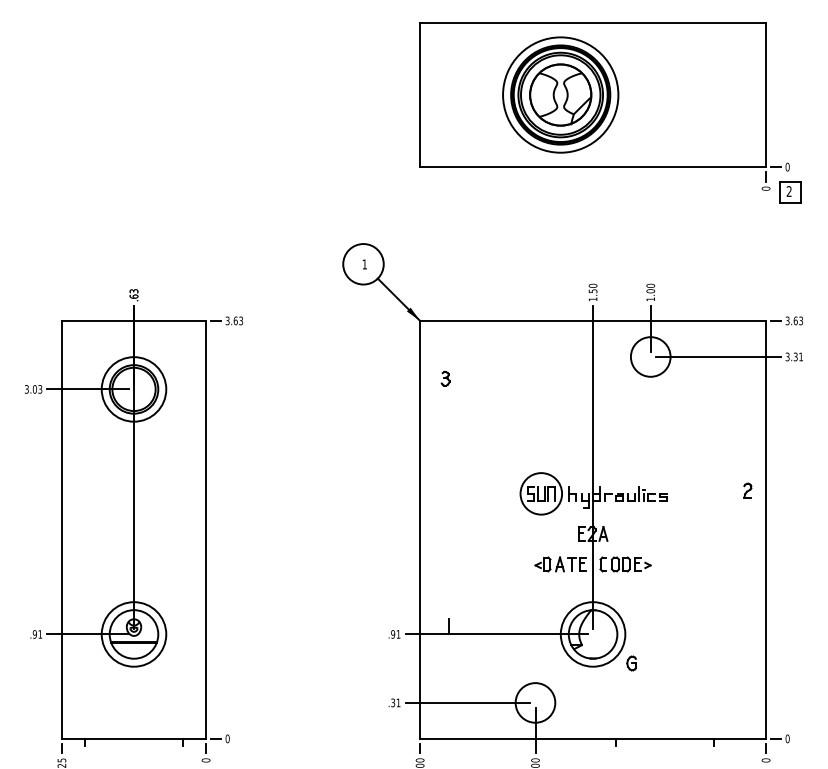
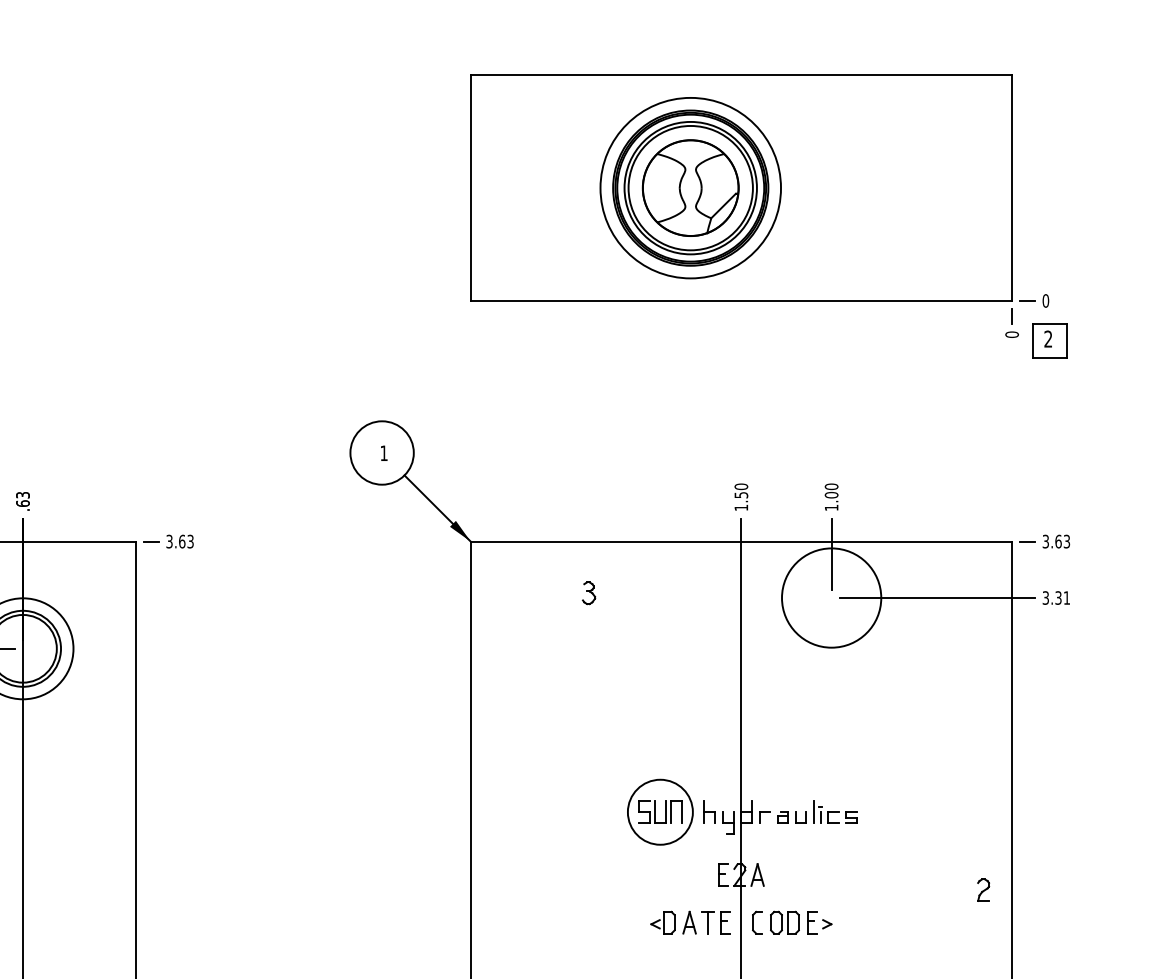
circle: (650, 356) -> (831, 597), size x1.6
part: (445, 378) -> (588, 592), moved
part: (747, 490) -> (983, 889), moved

